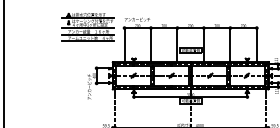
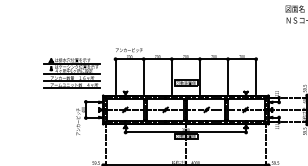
part: (87, 27) -> (71, 73), moved

